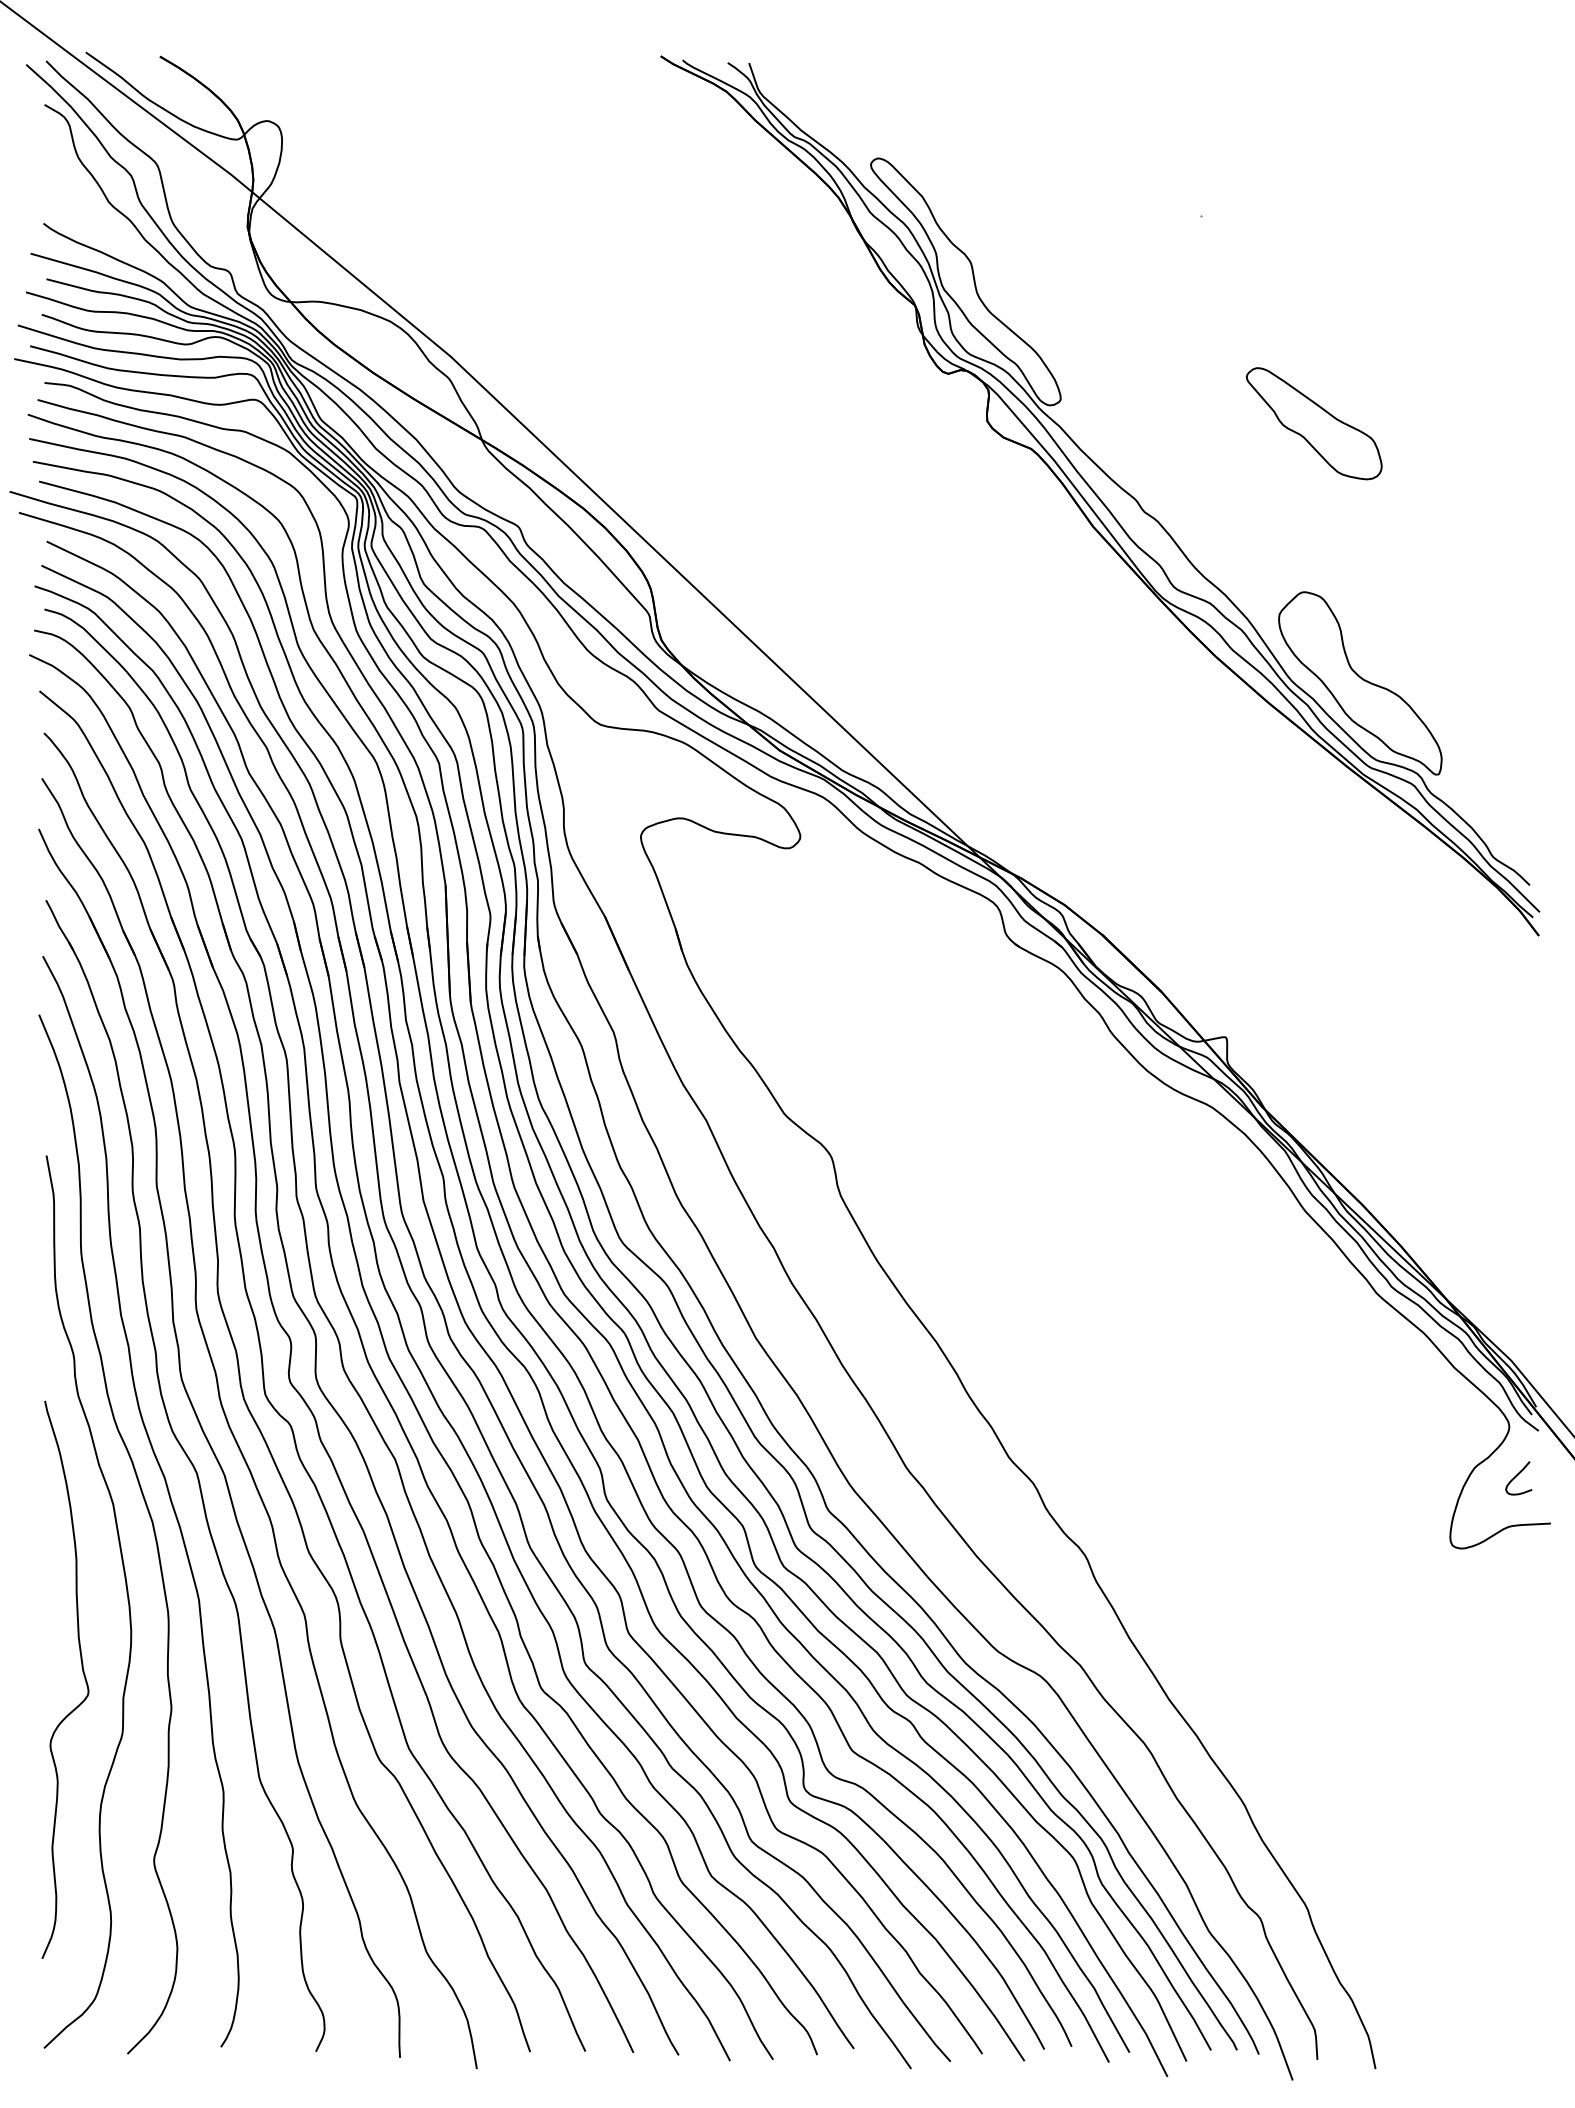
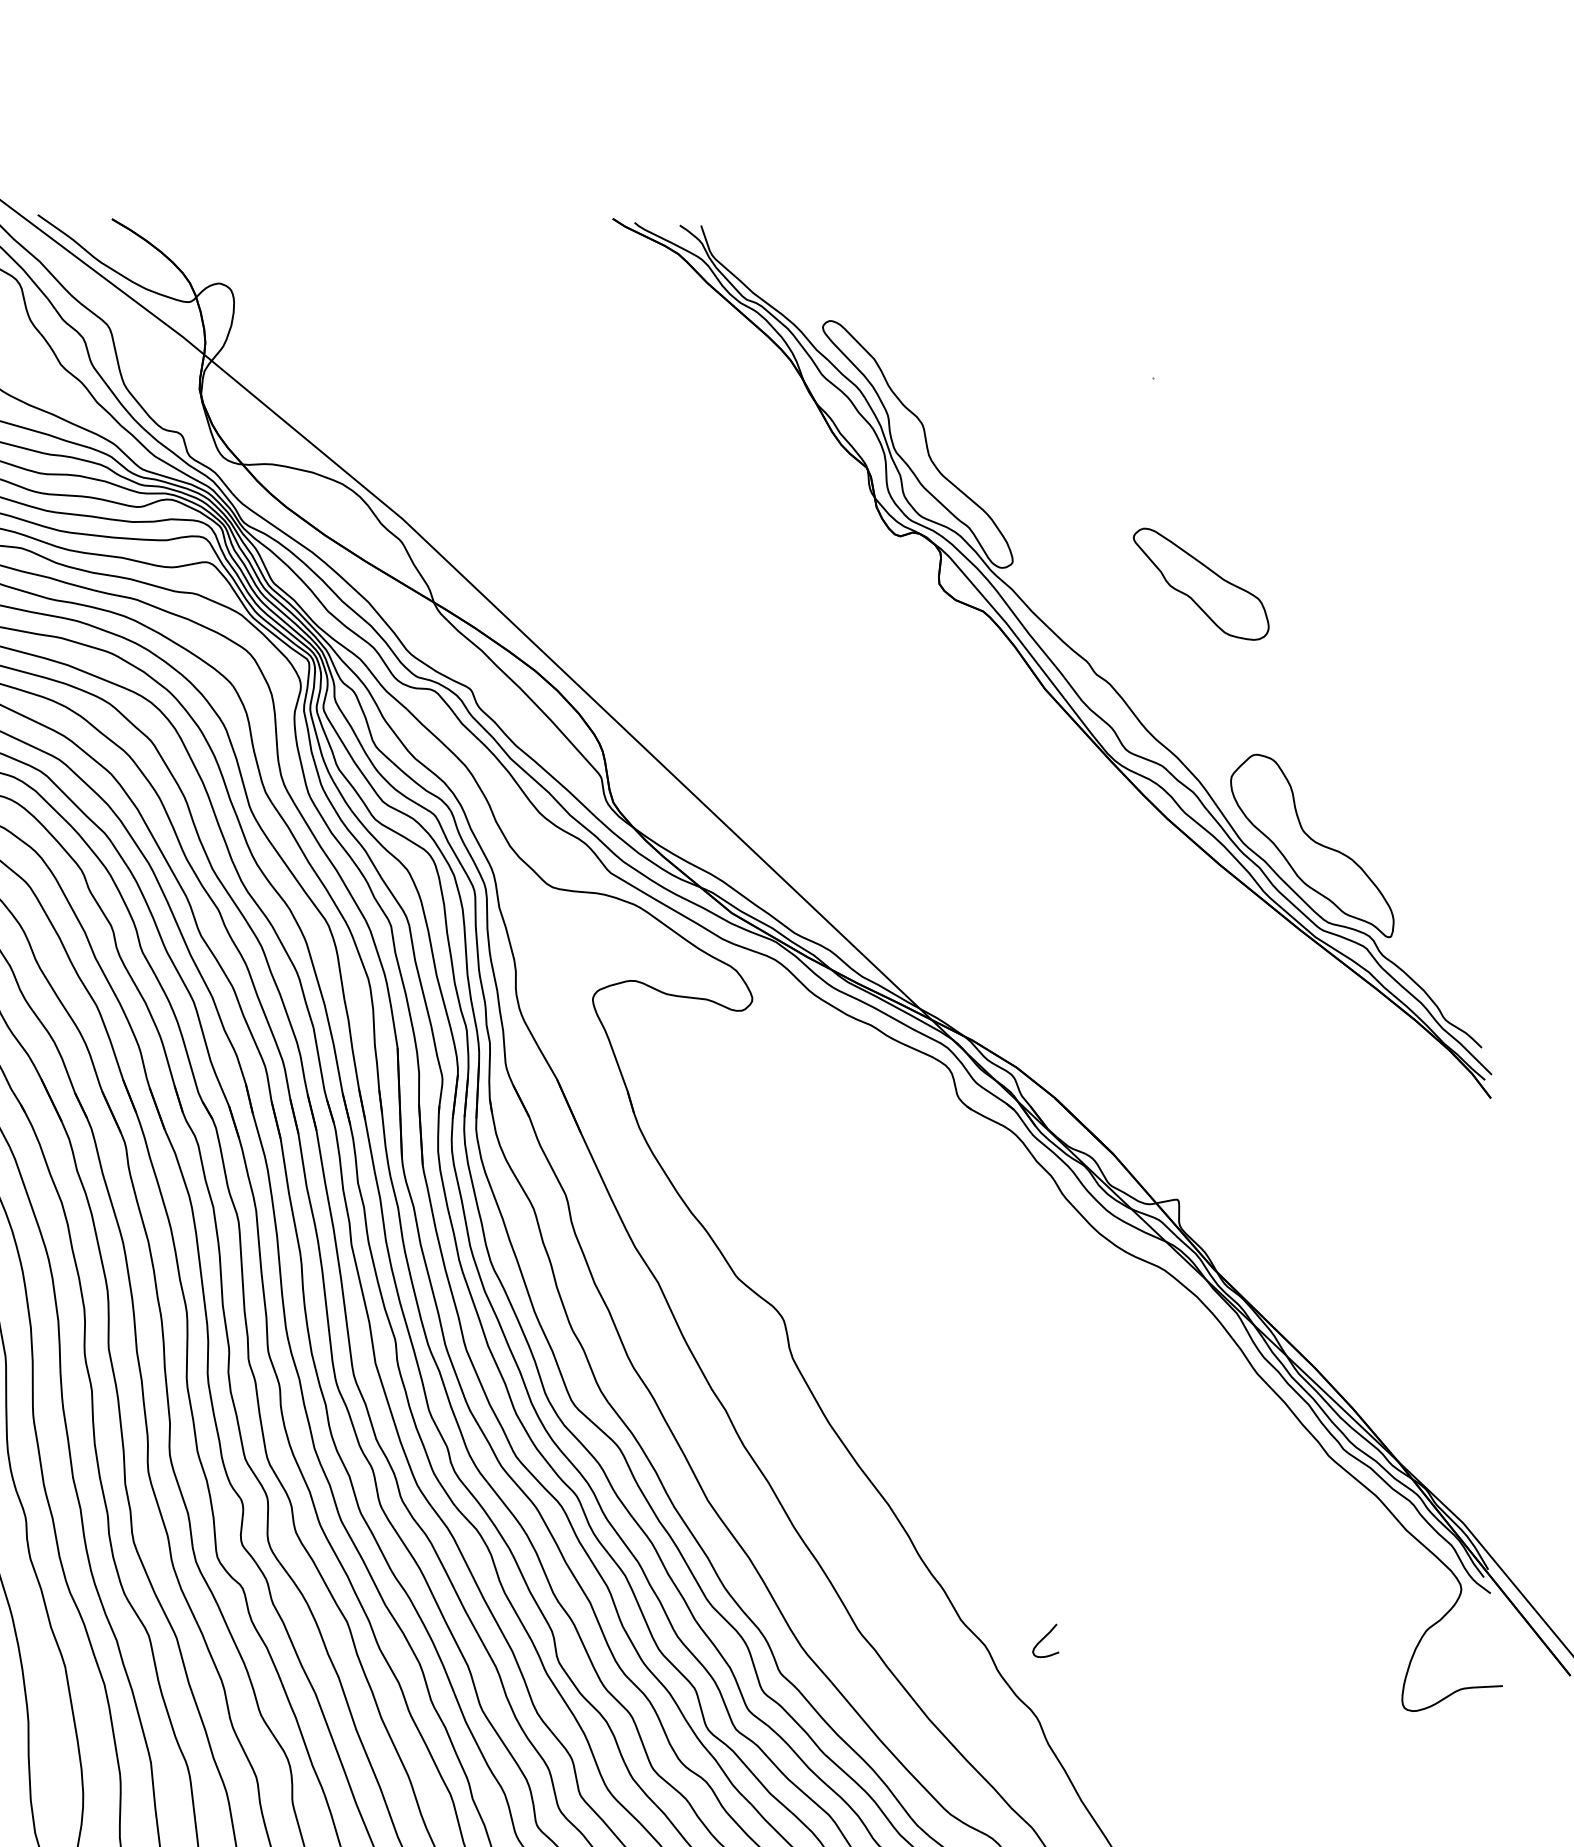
part: (1313, 423) -> (1200, 584), moved
curve: (1517, 1476) -> (1044, 1639), moved

